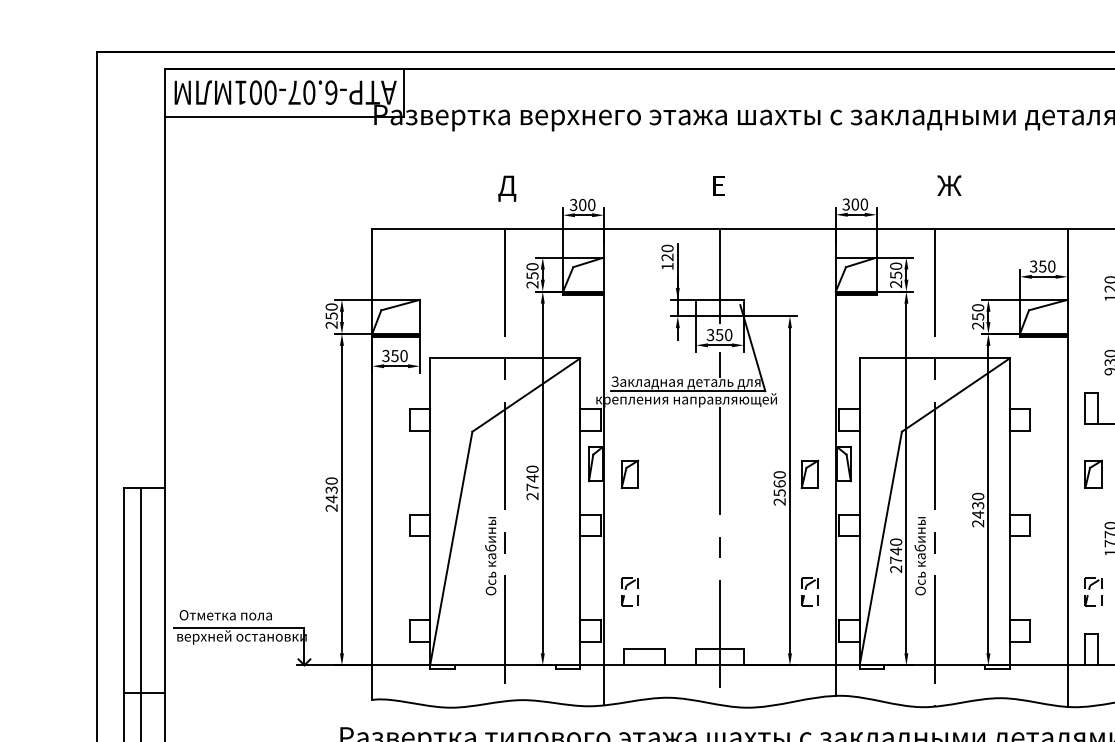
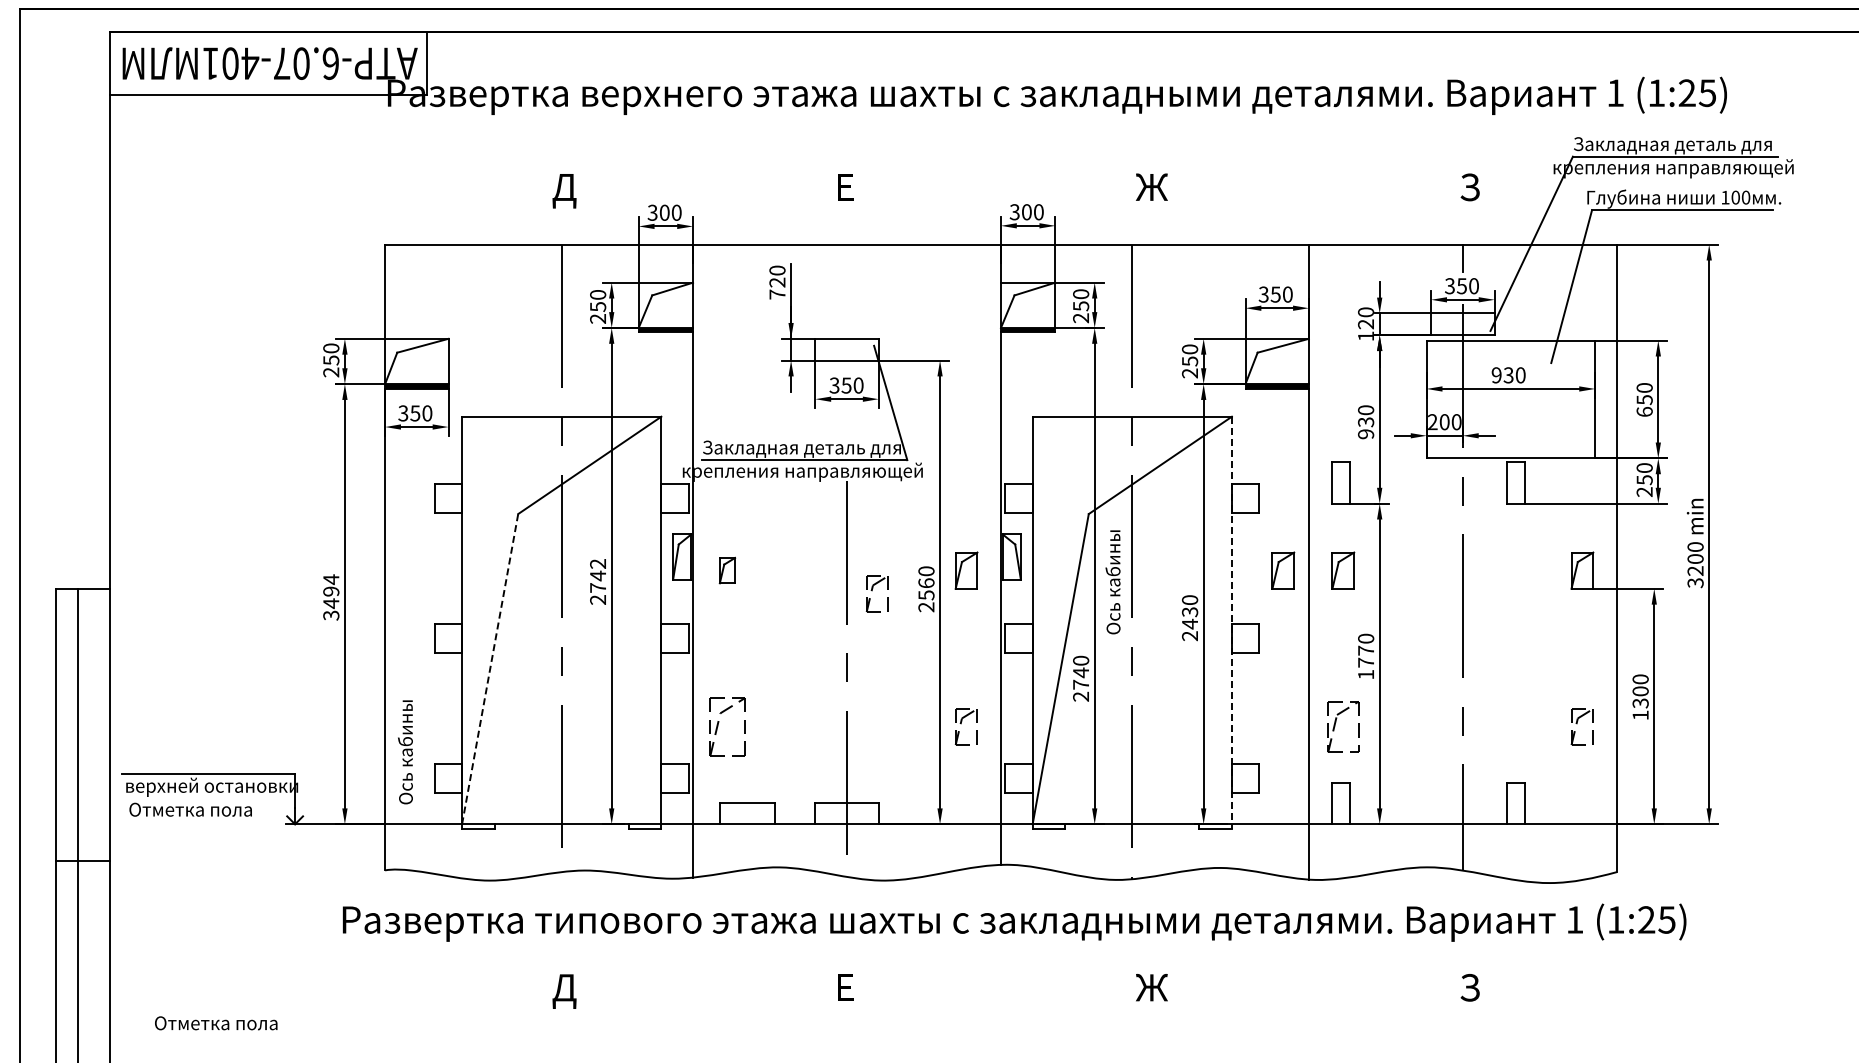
text: (270, 92) -> (250, 63), -6.07-001 -> -6.07-401
text: (667, 266) -> (777, 294), 120 -> 720
line: (720, 276) -> (847, 307), removed
line: (720, 365) -> (847, 425), removed
text: (532, 468) -> (598, 563), 2740 -> 2742
part: (629, 474) -> (727, 570), size x0.7
part: (1048, 474) -> (1283, 570), added
part: (742, 491) -> (876, 593), added
text: (331, 494) -> (331, 597), 2430 -> 3494
line: (1009, 514) -> (1231, 623), solid -> dashed
line: (451, 548) -> (490, 669), solid -> dashed
text: (490, 556) -> (405, 752), moved
text: (919, 556) -> (1112, 582), moved
part: (629, 591) -> (726, 726), size x1.6
part: (1092, 591) -> (1342, 726), size x1.4
text: (225, 615) -> (190, 809), moved

